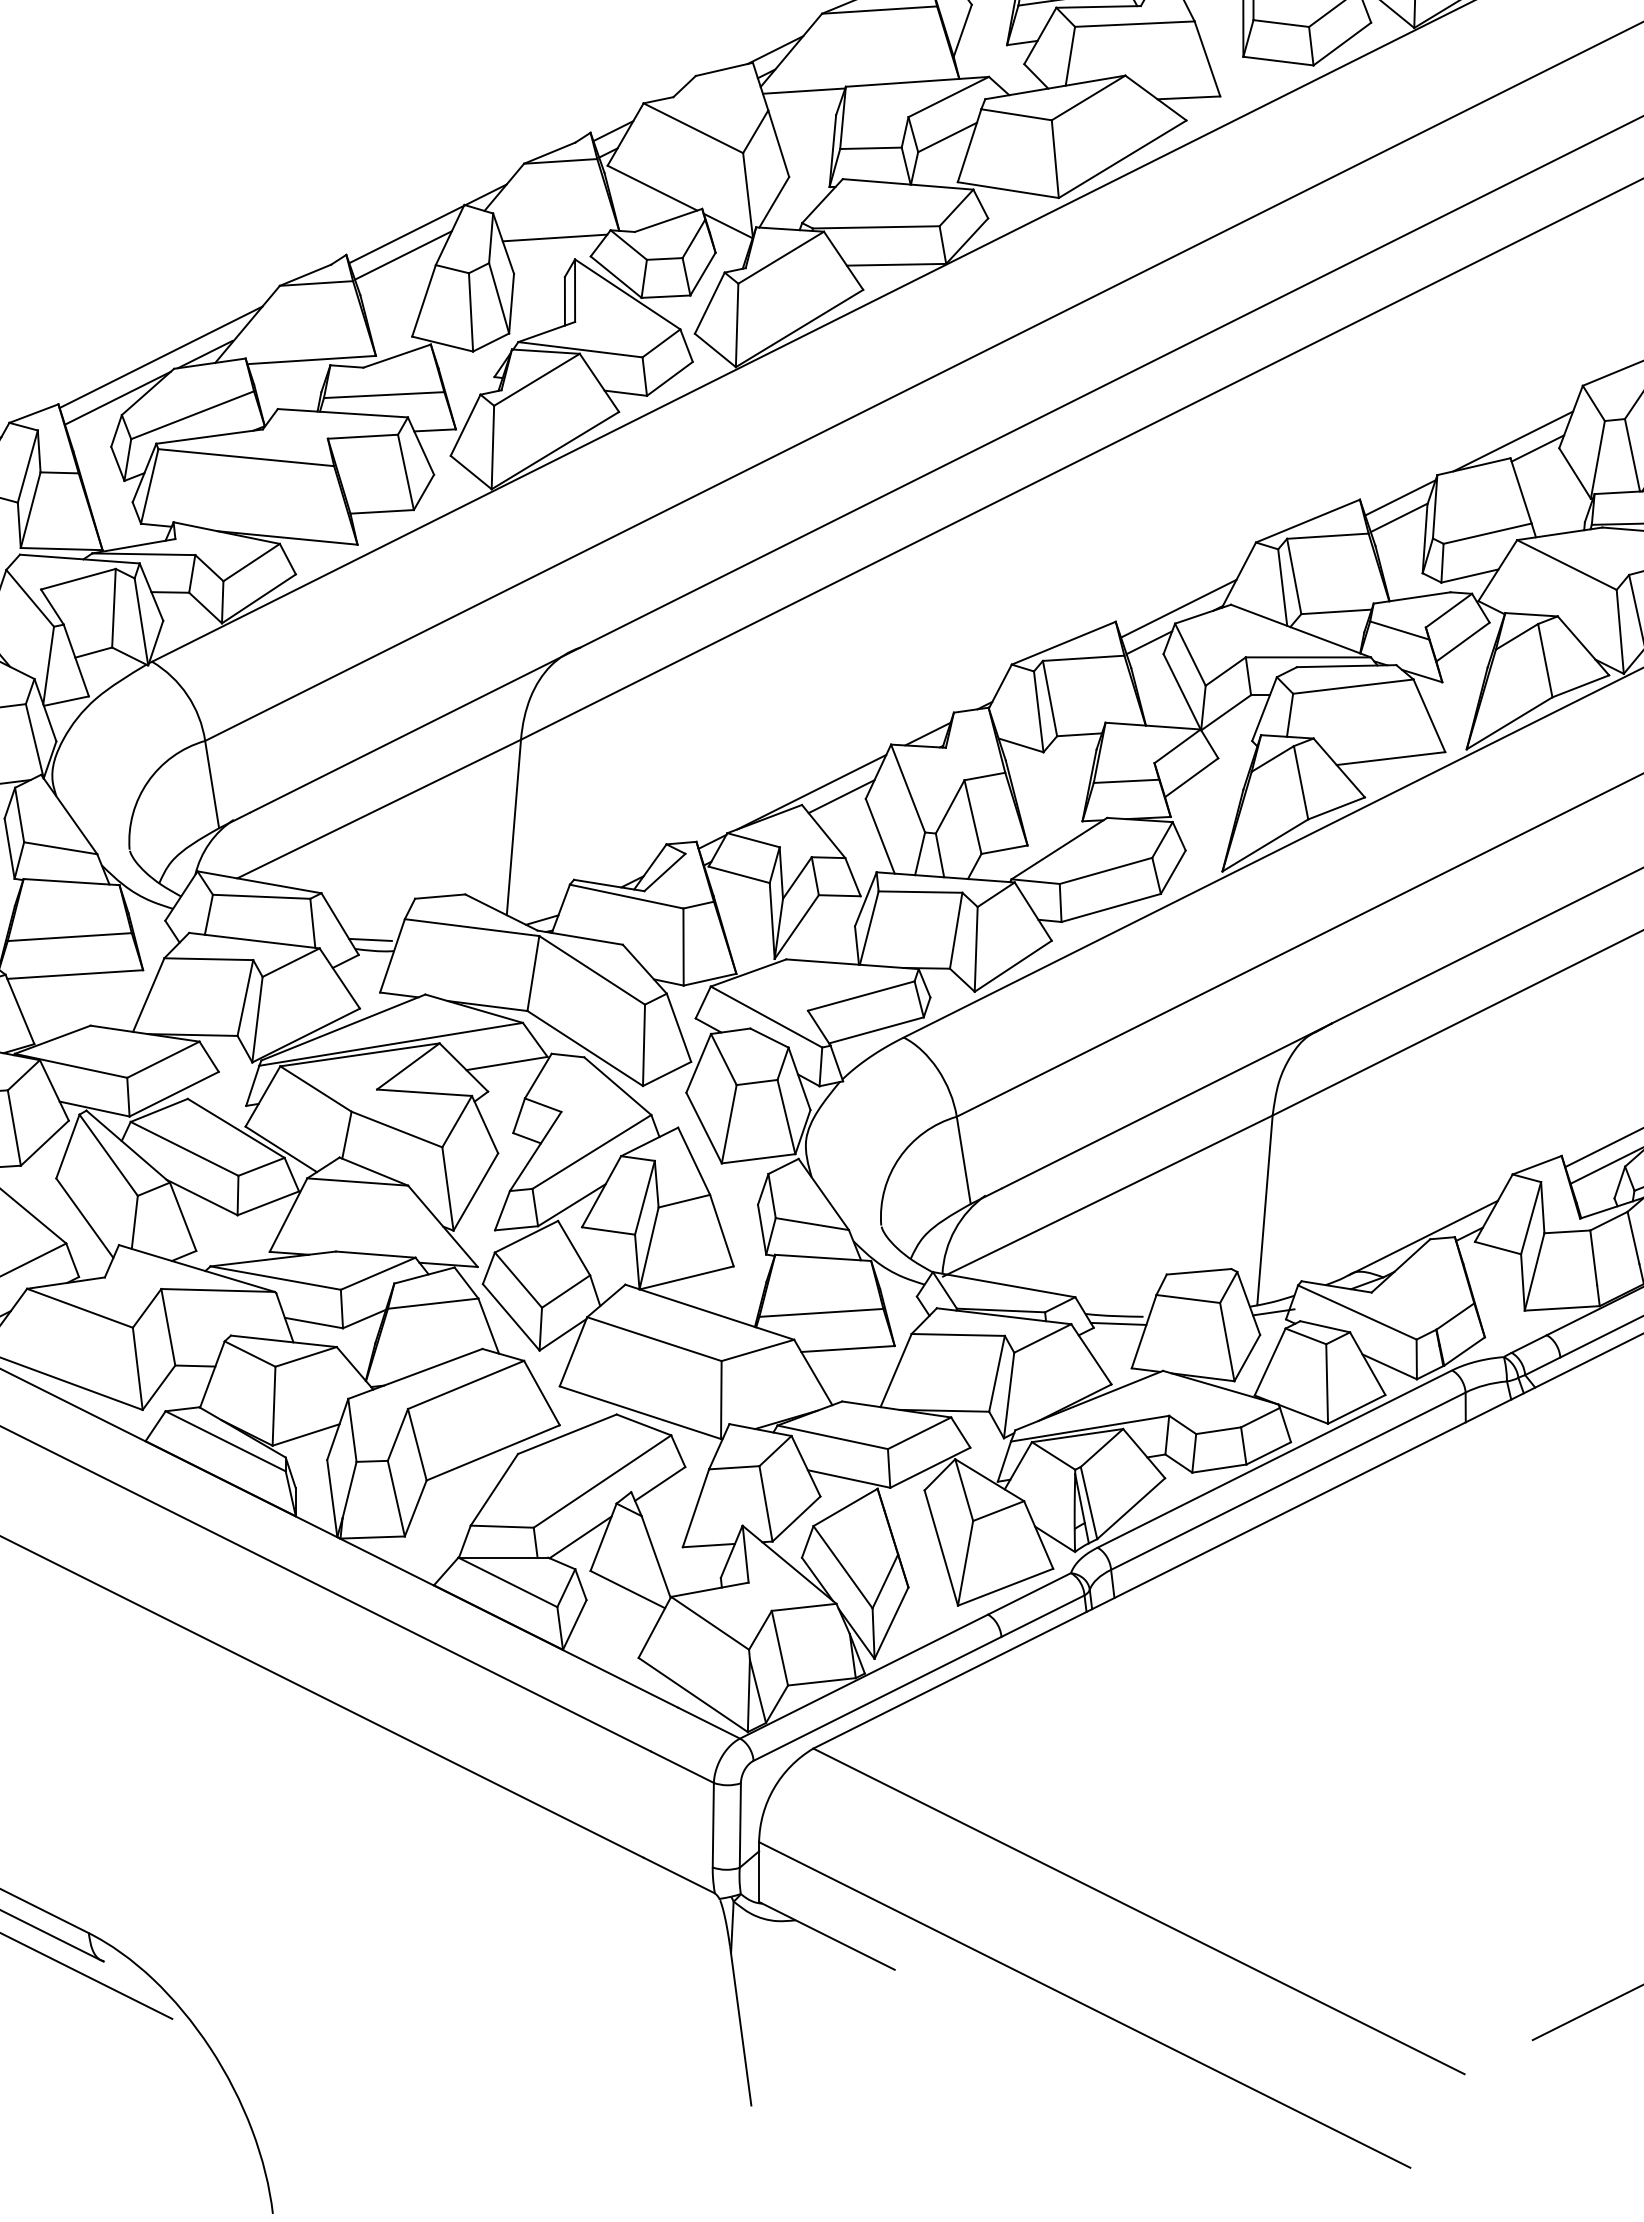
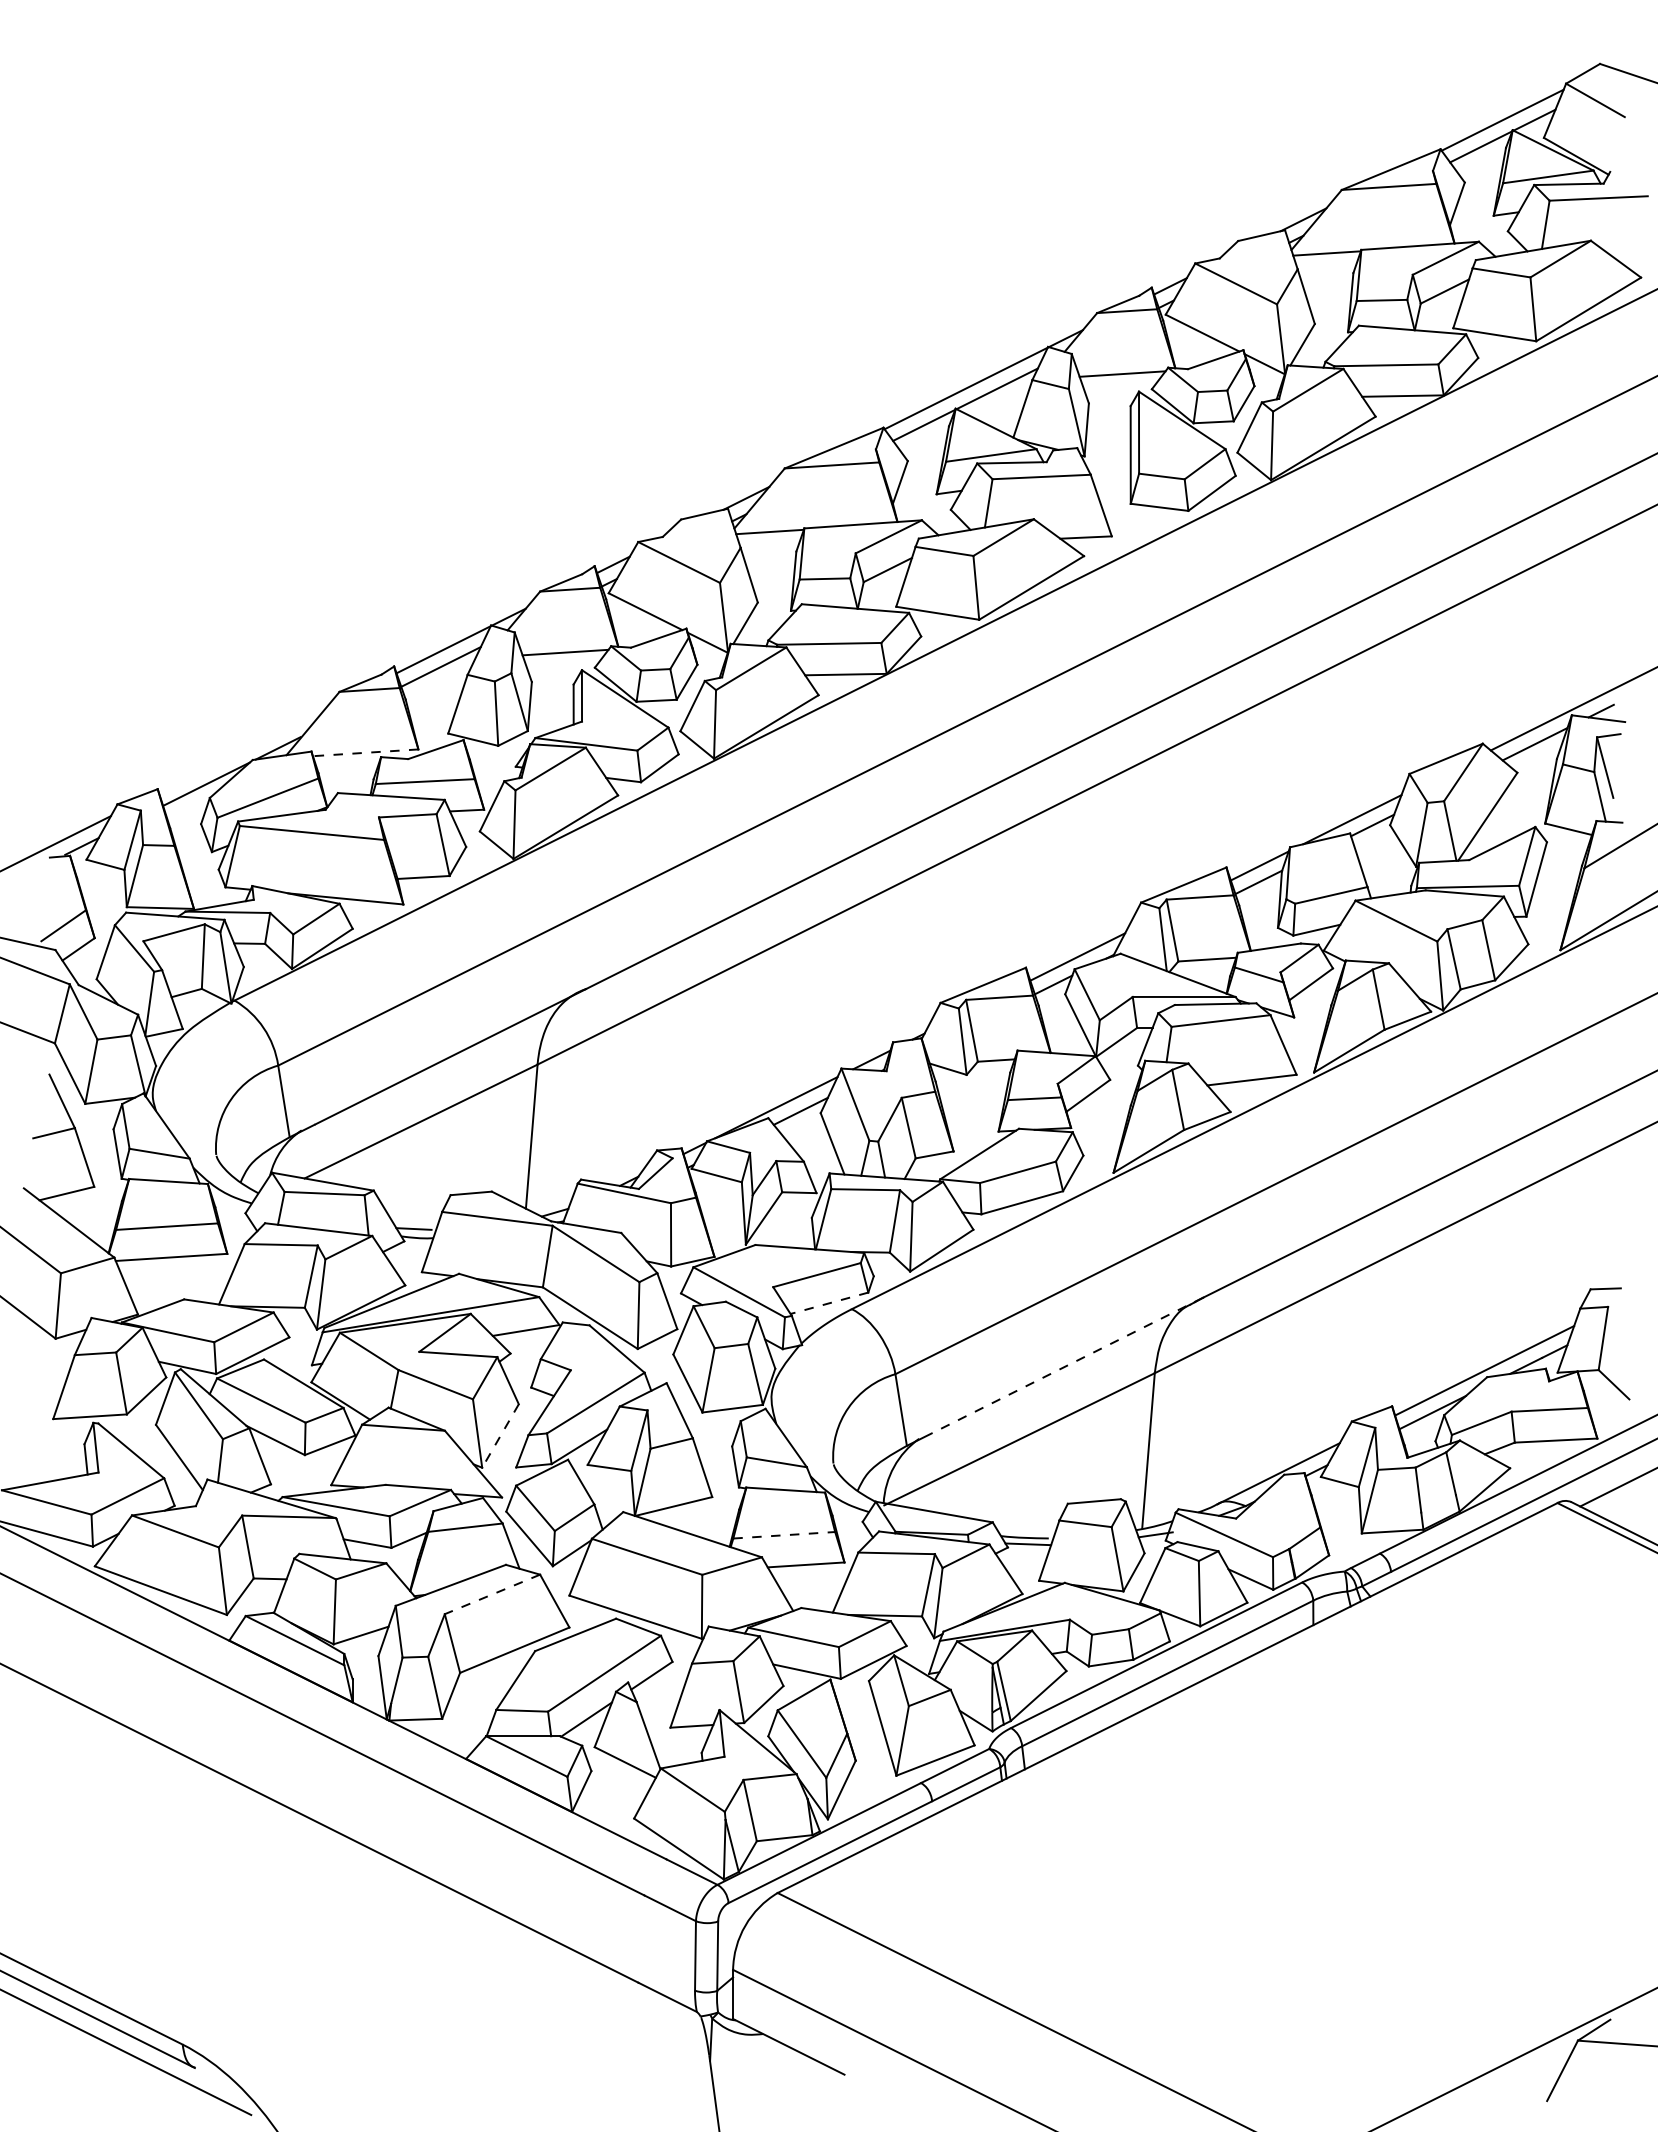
line: (160, 357) -> (241, 750), removed
line: (311, 359) -> (365, 752), solid -> dashed
line: (875, 1030) -> (828, 1303), solid -> dashed
line: (1166, 1106) -> (1067, 1365), solid -> dashed
line: (475, 1192) -> (500, 1436), solid -> dashed
line: (821, 1313) -> (784, 1535), solid -> dashed
line: (466, 1385) -> (492, 1594), solid -> dashed

